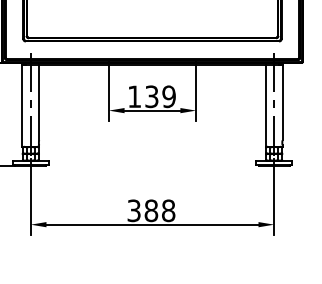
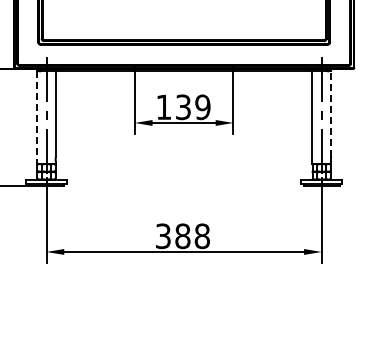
line: (282, 103) -> (331, 114), solid -> dashed
line: (21, 106) -> (36, 118), solid -> dashed

